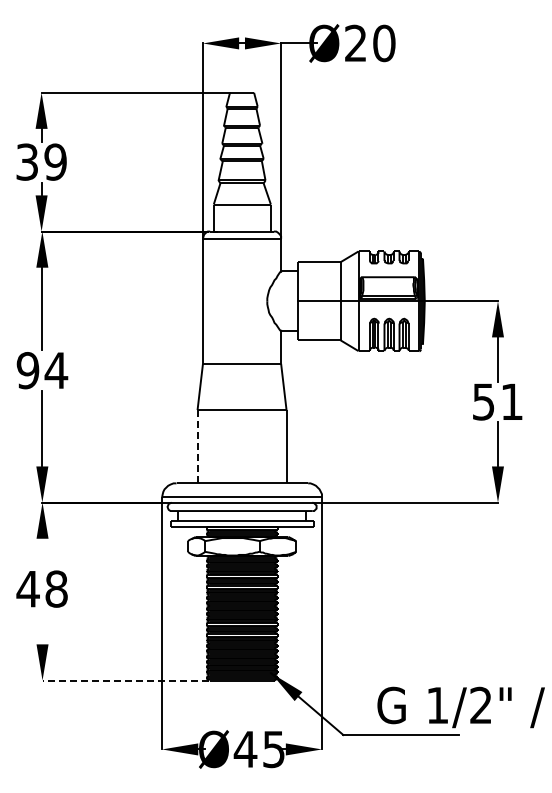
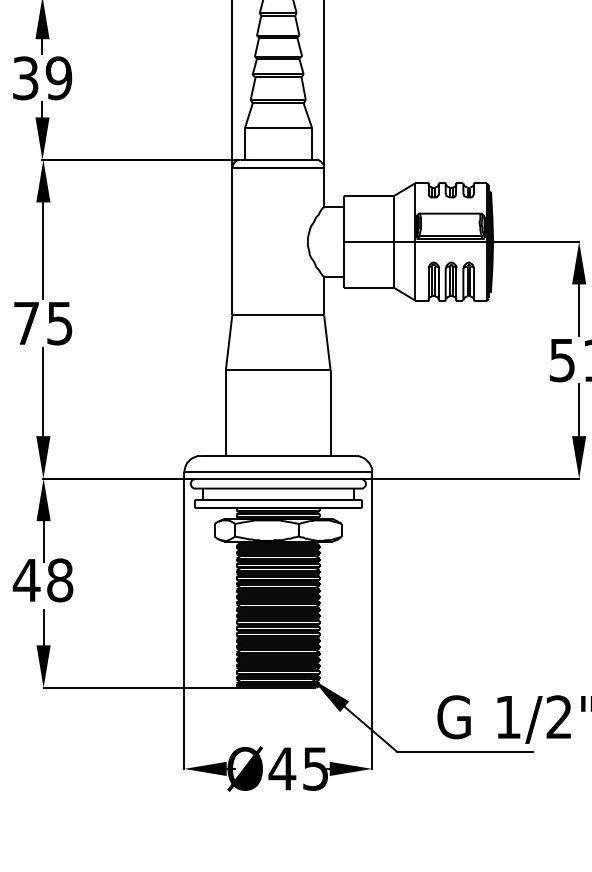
text: (42, 370) -> (43, 323), 94 -> 75
line: (197, 446) -> (225, 412), dashed -> solid
line: (42, 555) -> (43, 540), added
line: (42, 629) -> (43, 627), added
line: (125, 680) -> (141, 687), dashed -> solid

